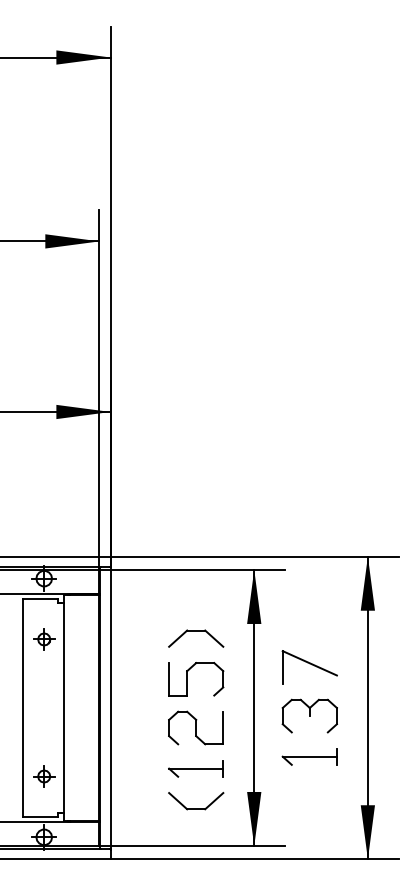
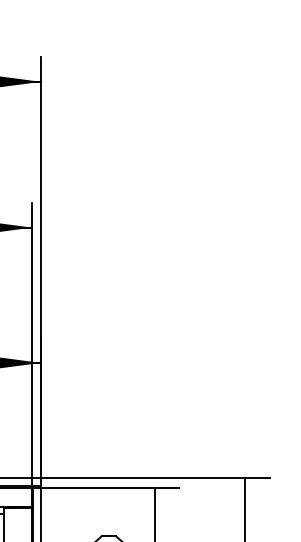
fill: (367, 583) -> (244, 498), removed
fill: (254, 596) -> (155, 509), removed

